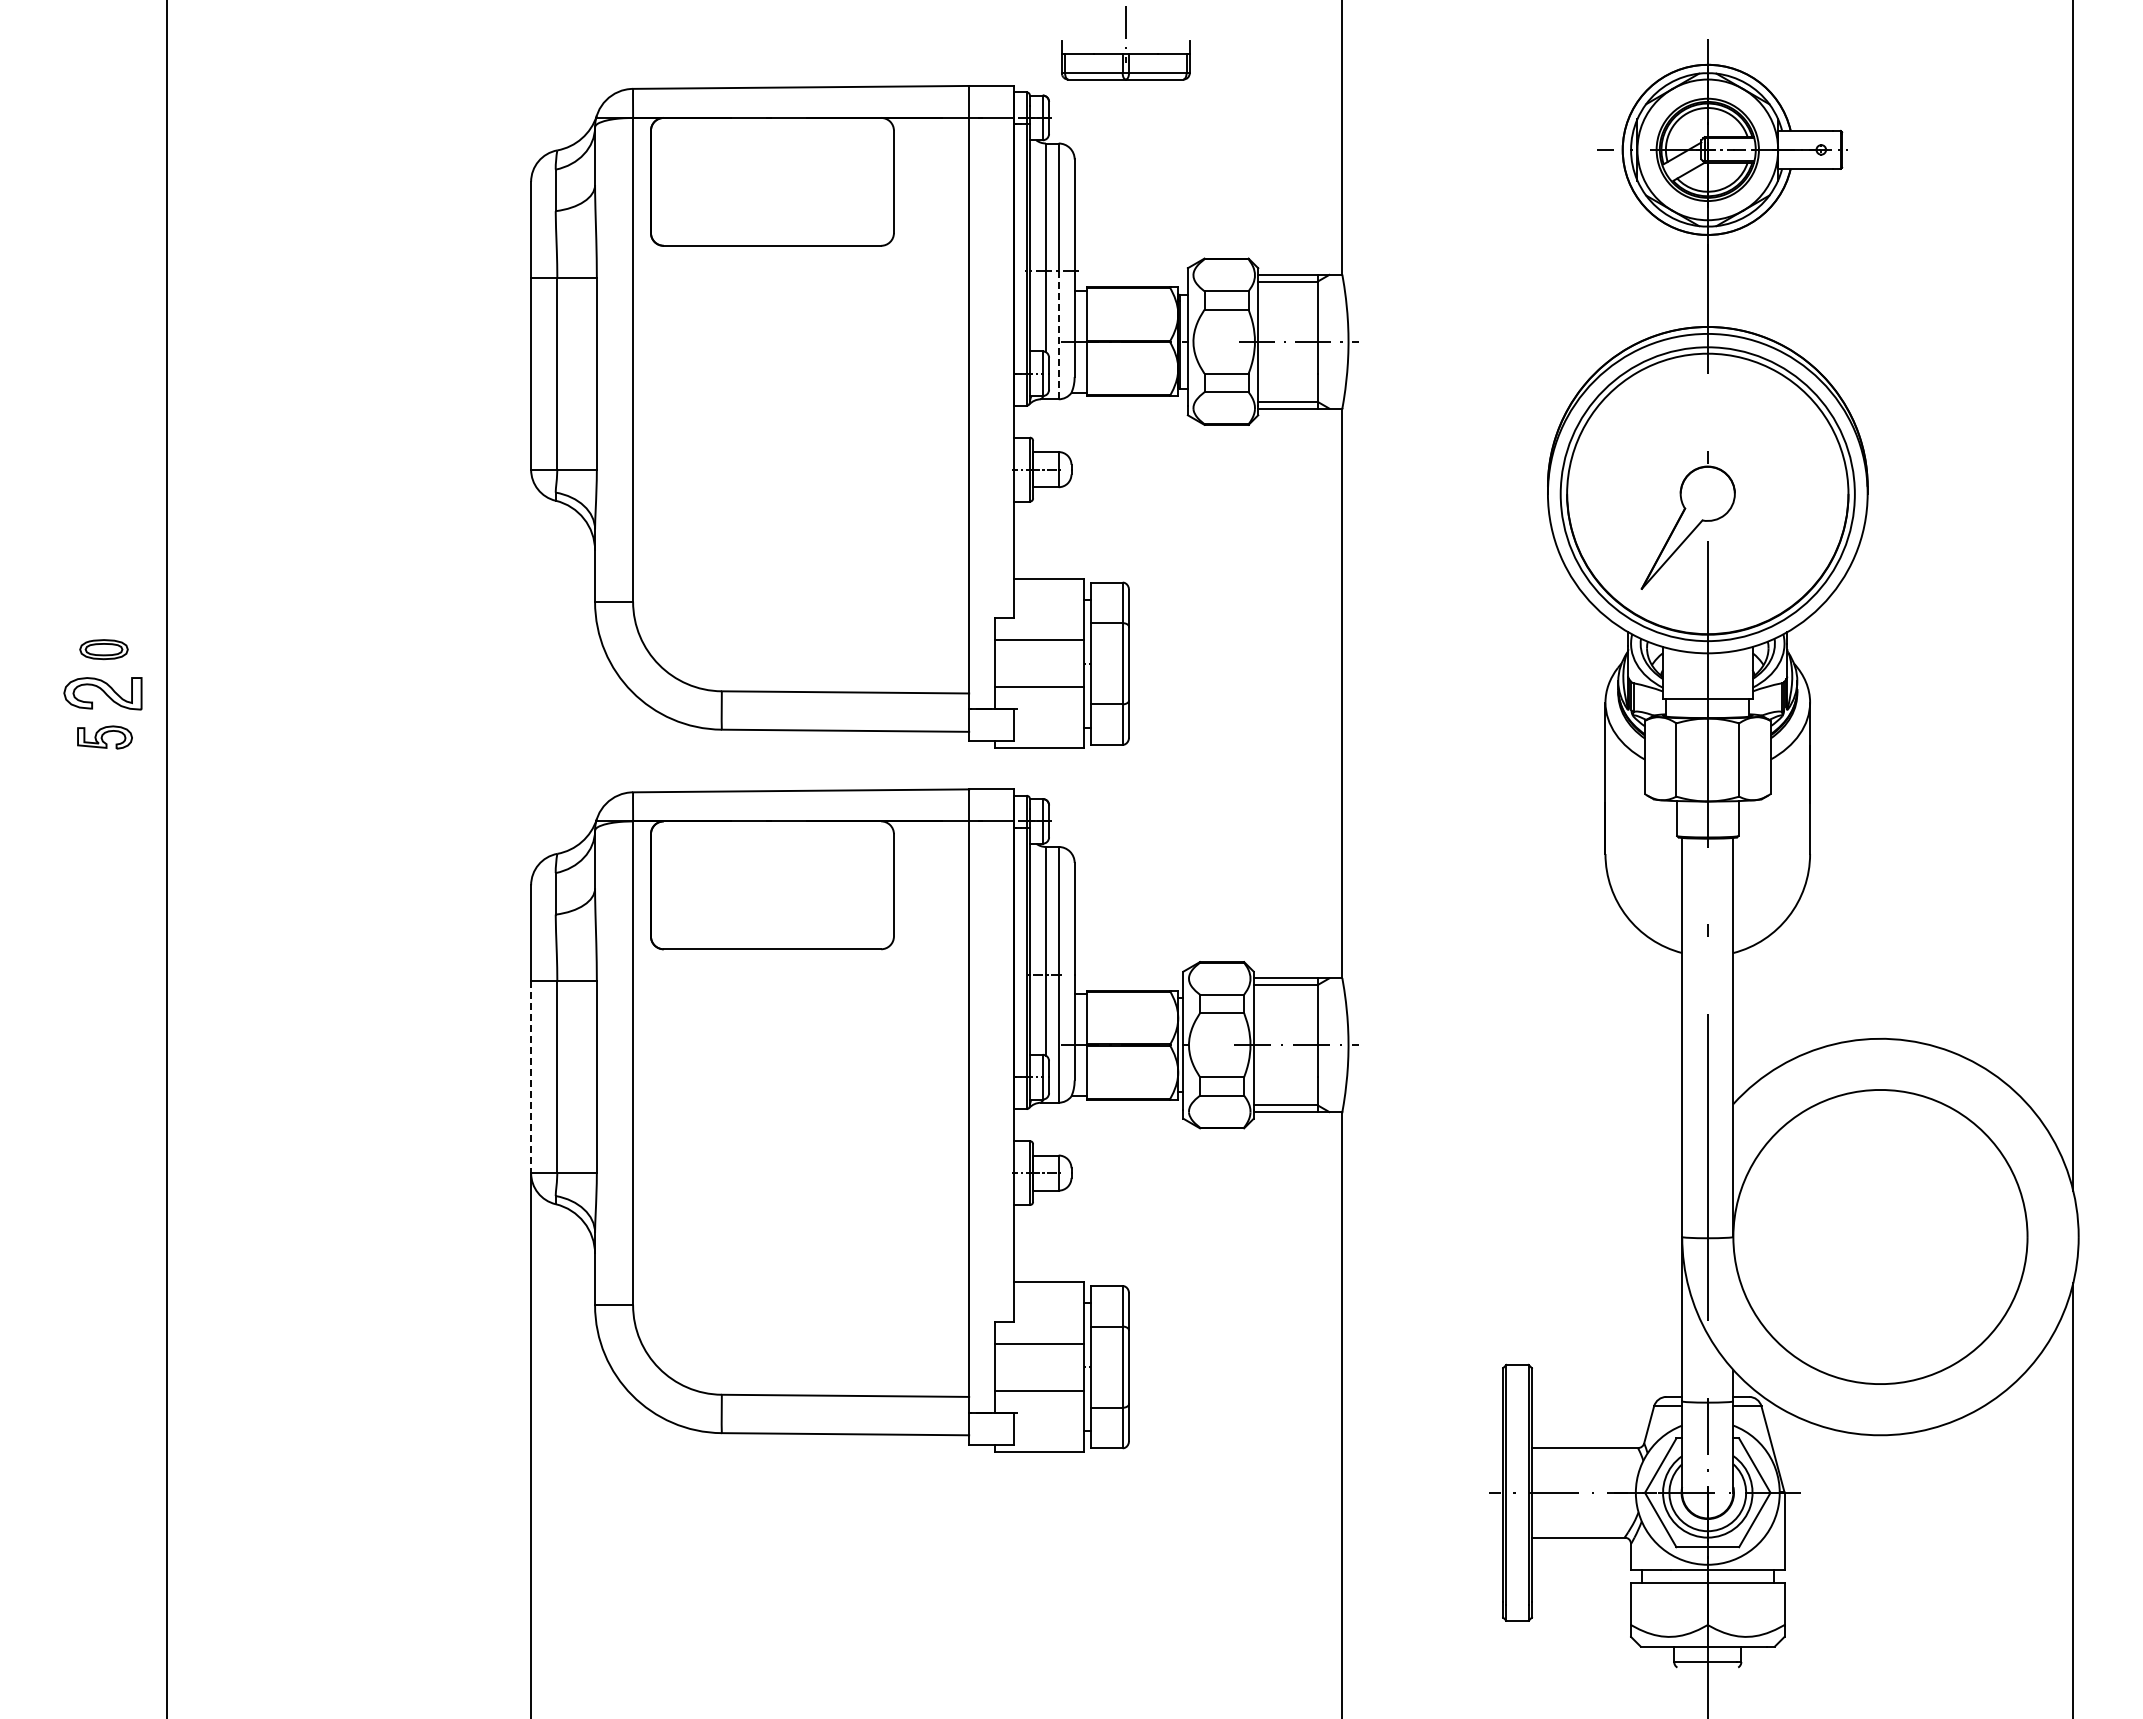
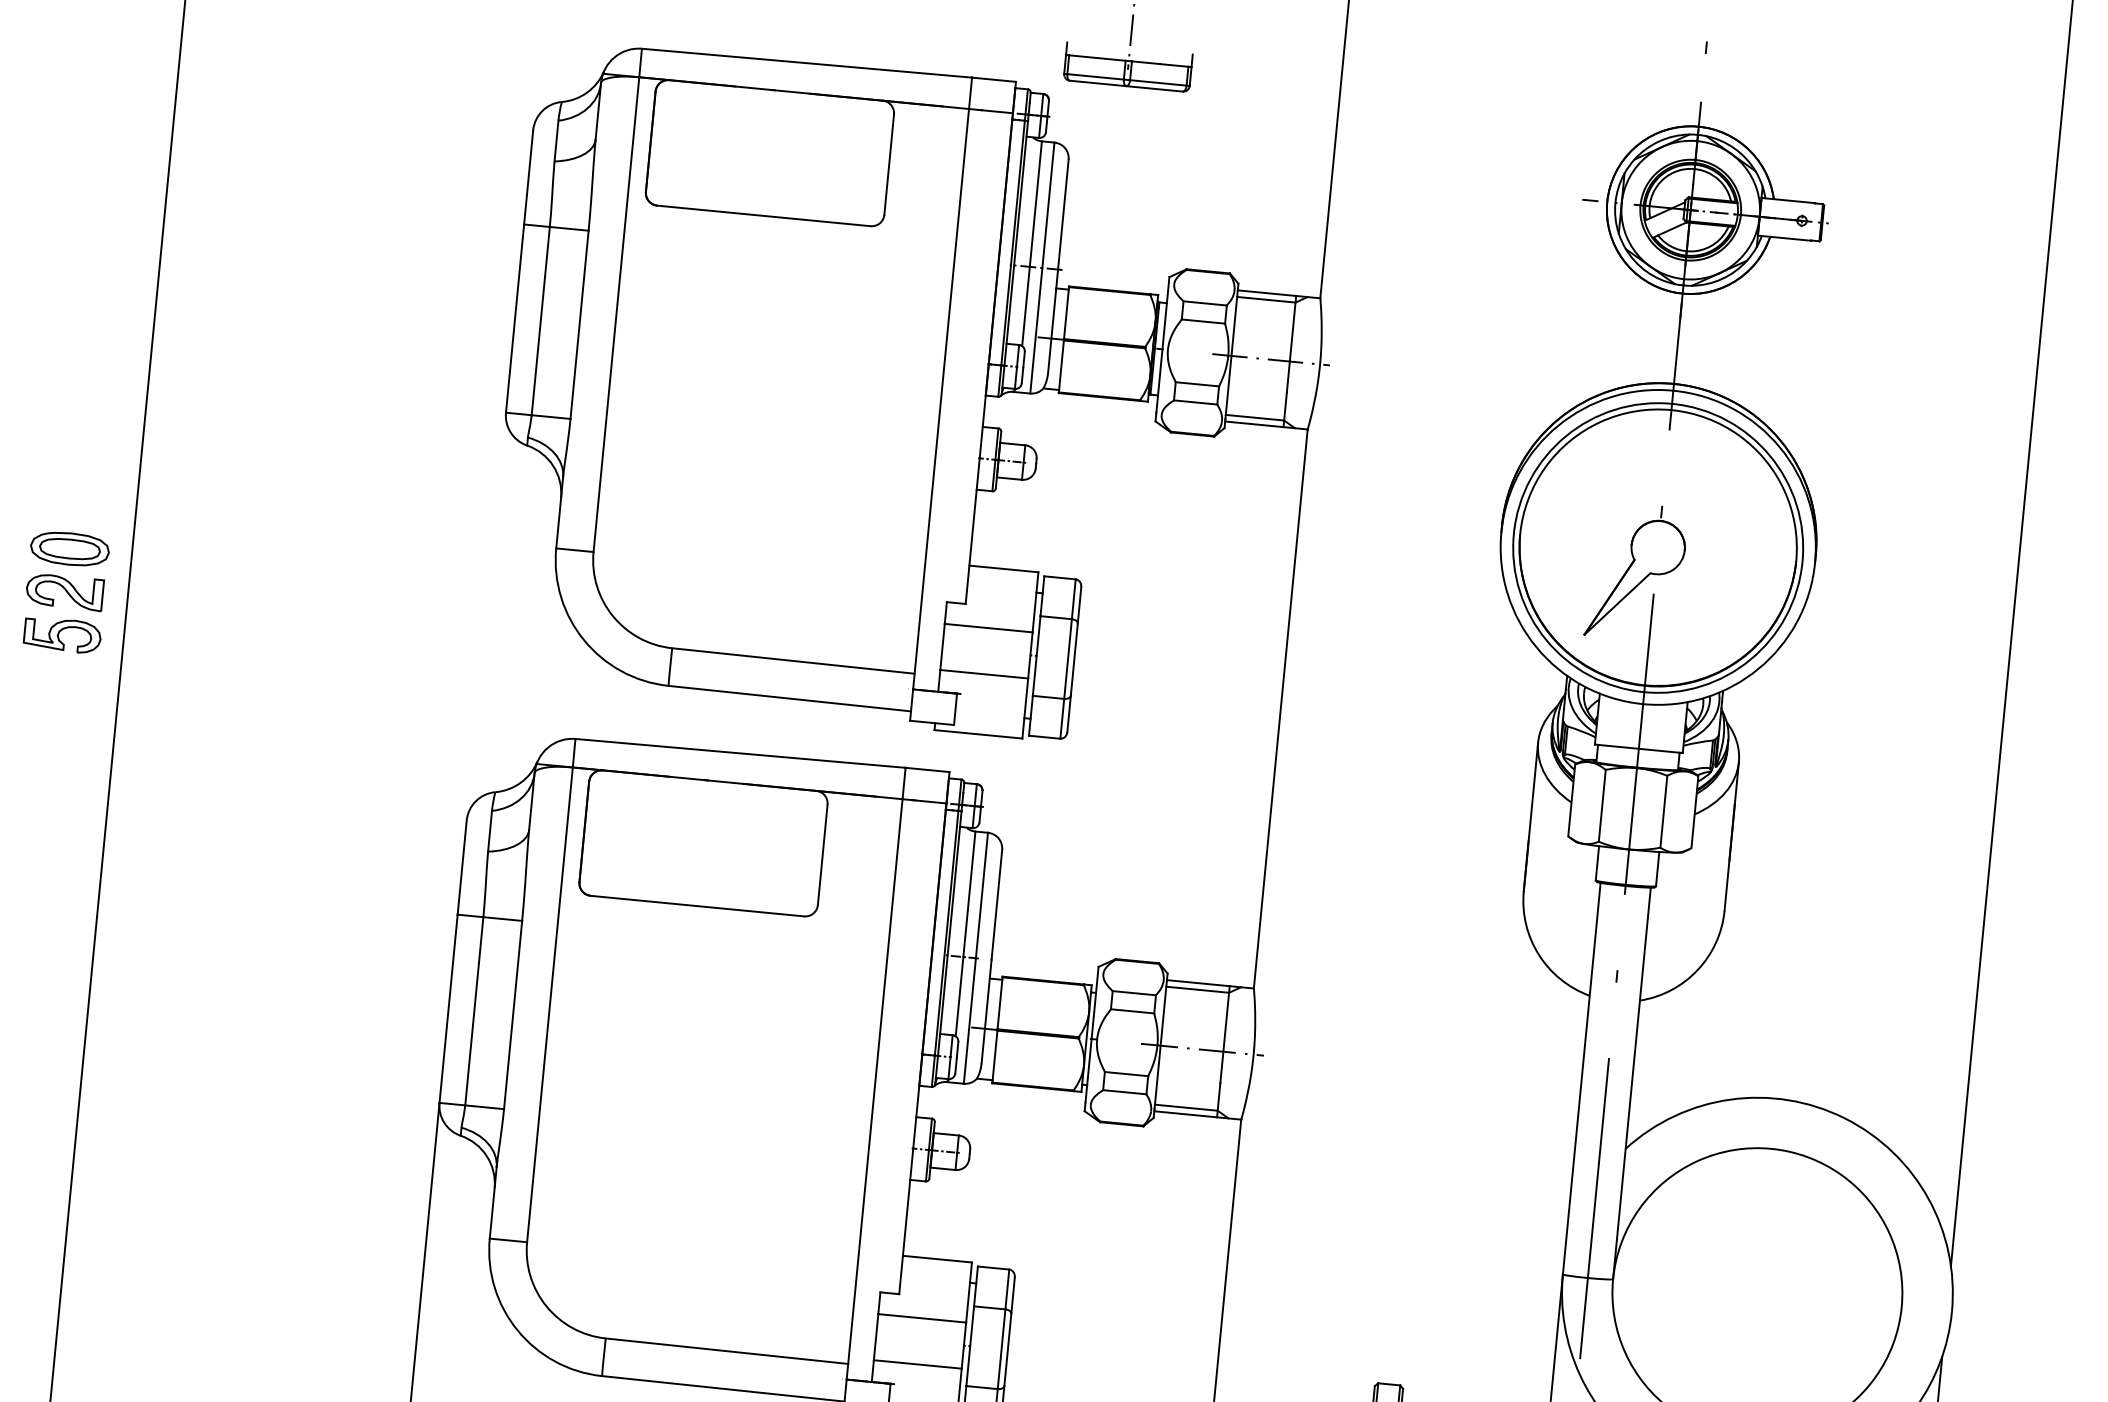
line: (1058, 335) -> (1036, 330), dashed -> solid
part: (103, 649) -> (69, 548), size x1.67
part: (104, 737) -> (62, 635), size x1.43
line: (531, 1077) -> (448, 1009), dashed -> solid

